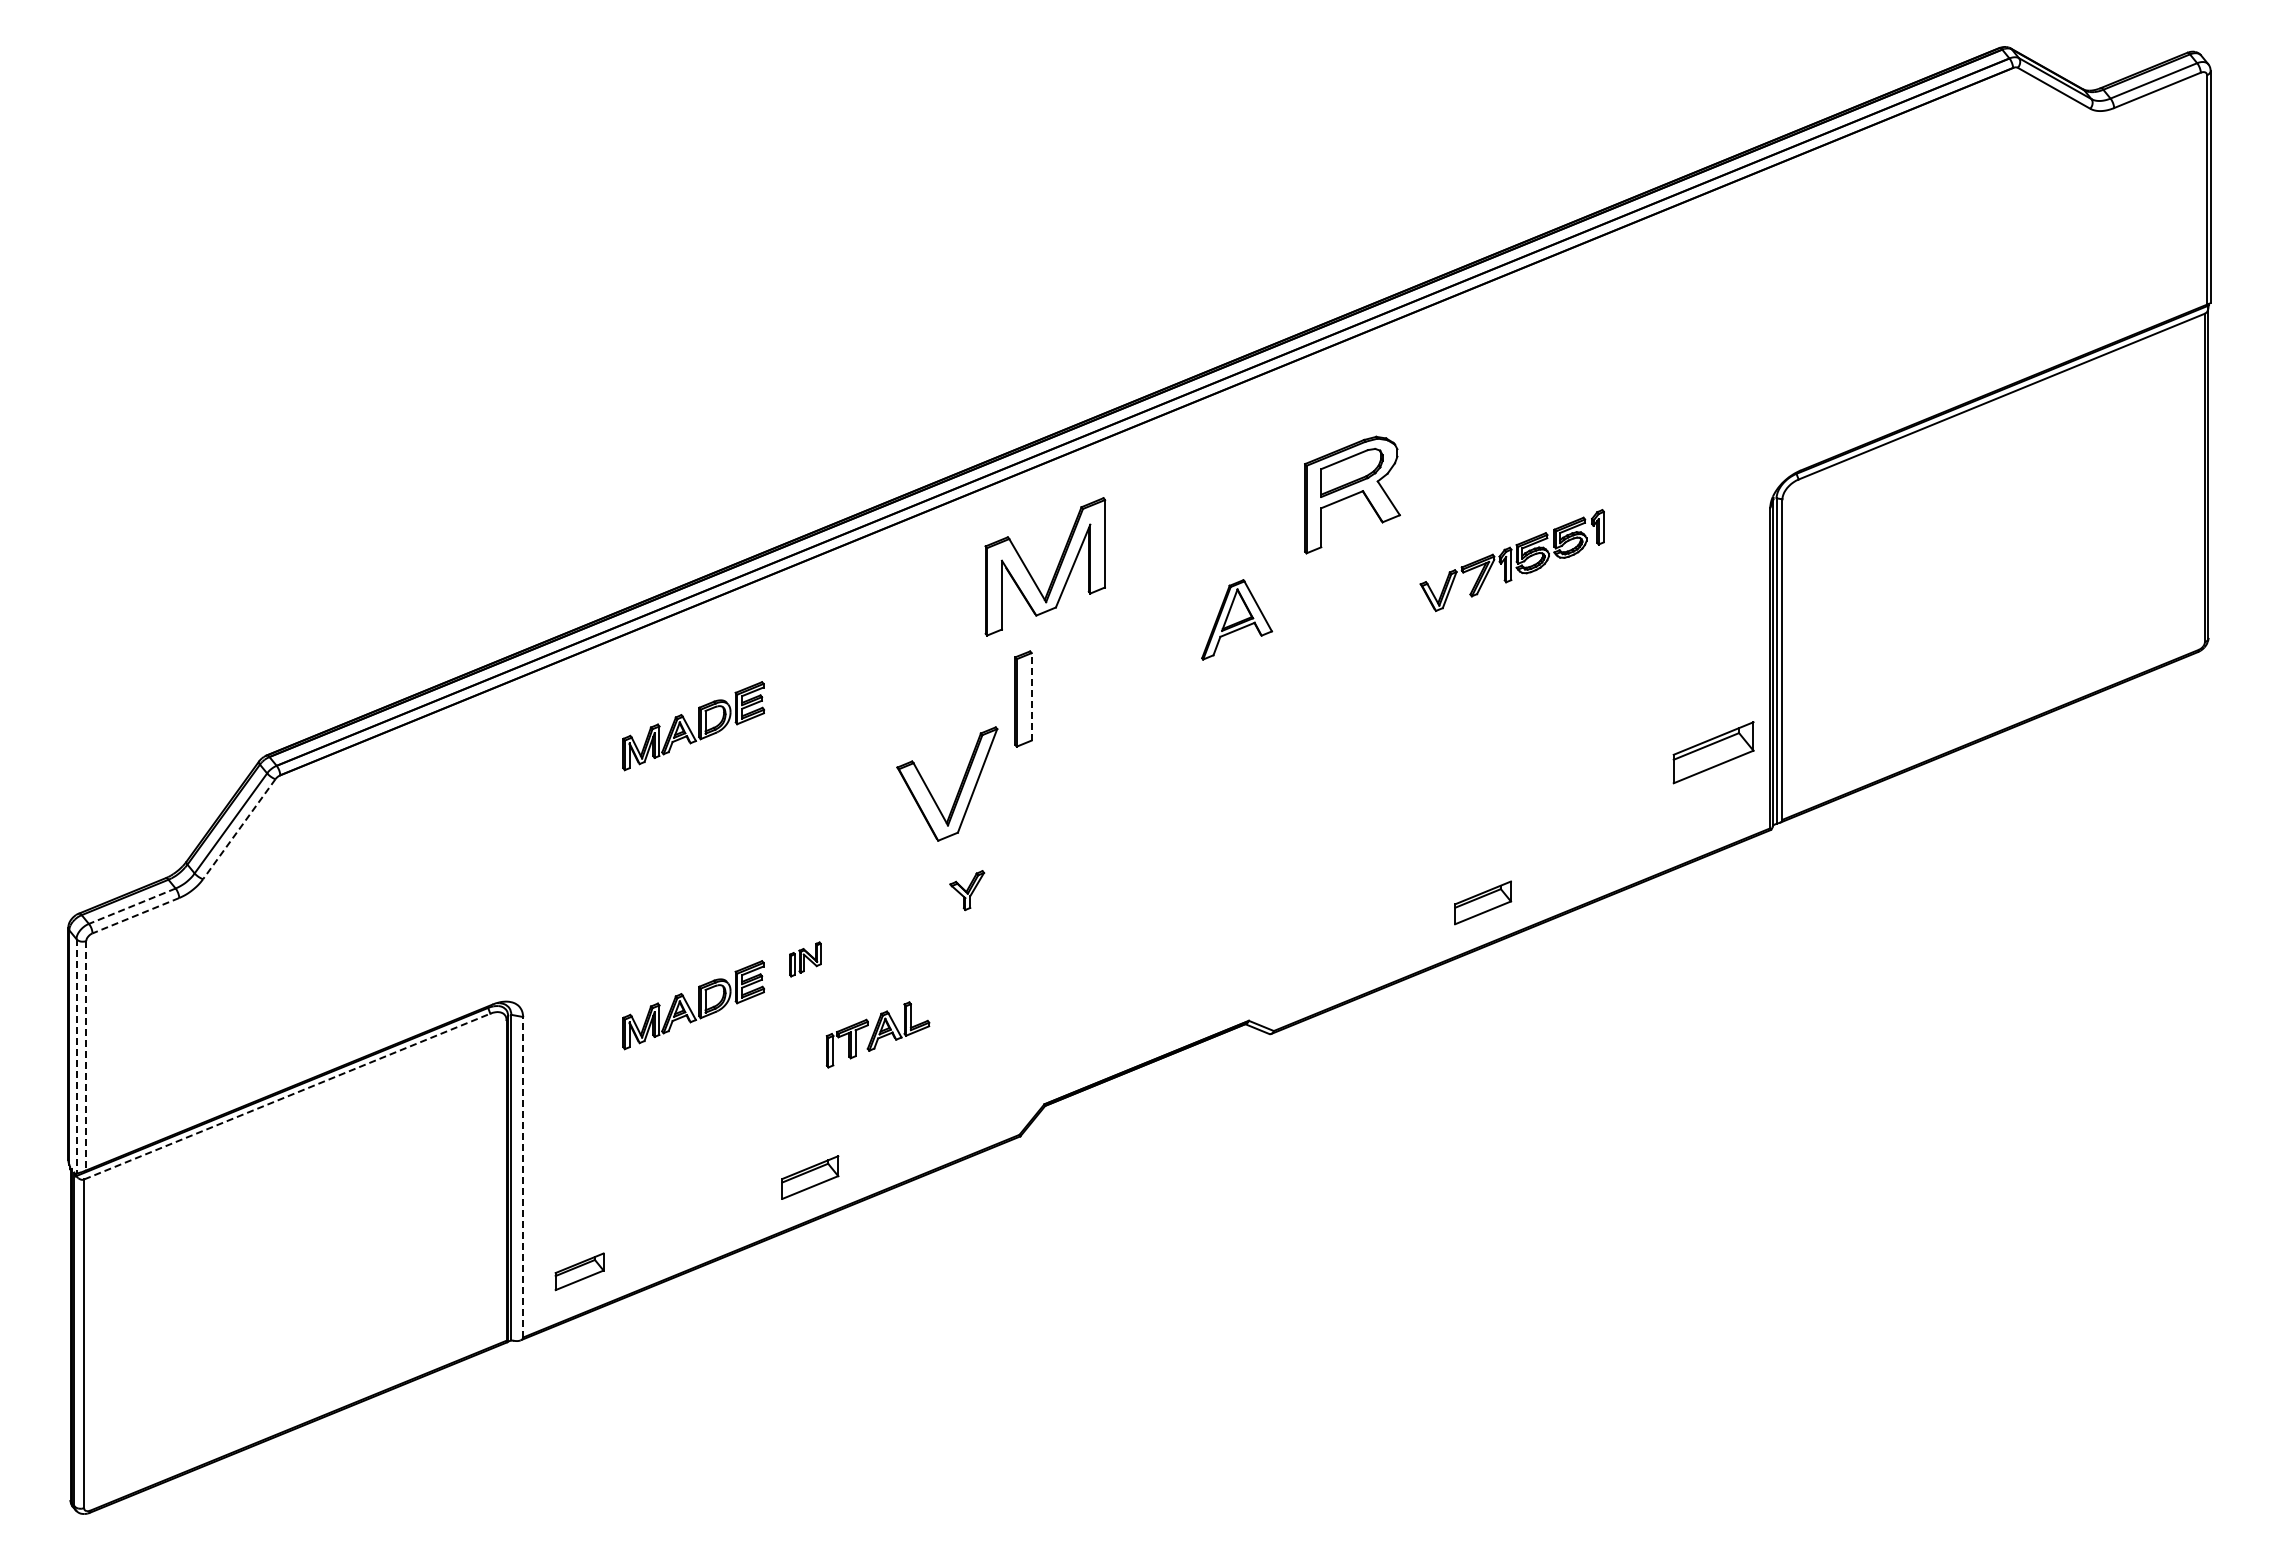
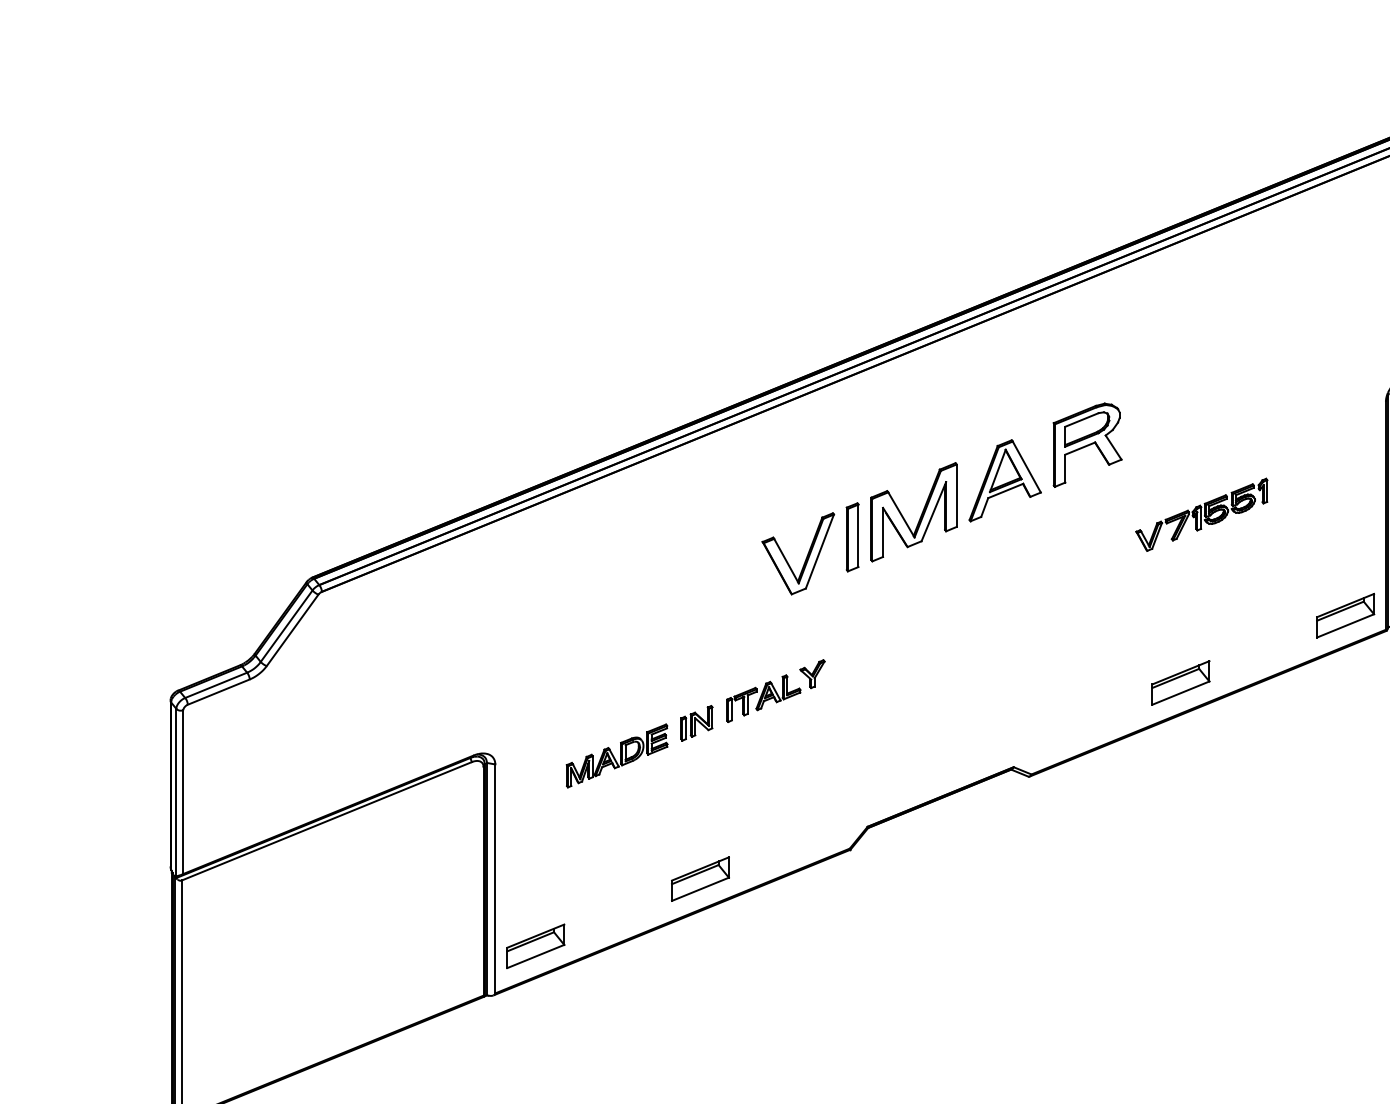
part: (1352, 494) -> (1087, 444), moved
part: (1511, 560) -> (1201, 514), moved
part: (1055, 570) -> (921, 514), moved
part: (1236, 619) -> (1004, 480), size x1.43
line: (1031, 696) -> (858, 535), dashed -> solid
part: (693, 726) -> (617, 556), removed
part: (1713, 752) -> (1345, 615), moved
part: (959, 786) -> (807, 555), moved
line: (239, 829) -> (292, 630), dashed -> solid
part: (1482, 902) -> (1180, 682), size x1.43
line: (132, 906) -> (216, 685), dashed -> solid
line: (135, 915) -> (218, 691), dashed -> solid
part: (805, 959) -> (697, 723), size x1.43
part: (877, 1034) -> (763, 698), moved
line: (86, 1055) -> (183, 791), dashed -> solid
line: (76, 1056) -> (176, 792), dashed -> solid
line: (287, 1096) -> (327, 821), dashed -> solid
line: (523, 1176) -> (495, 878), dashed -> solid
part: (810, 1177) -> (700, 879), size x1.43
part: (579, 1271) -> (535, 946), size x1.67

